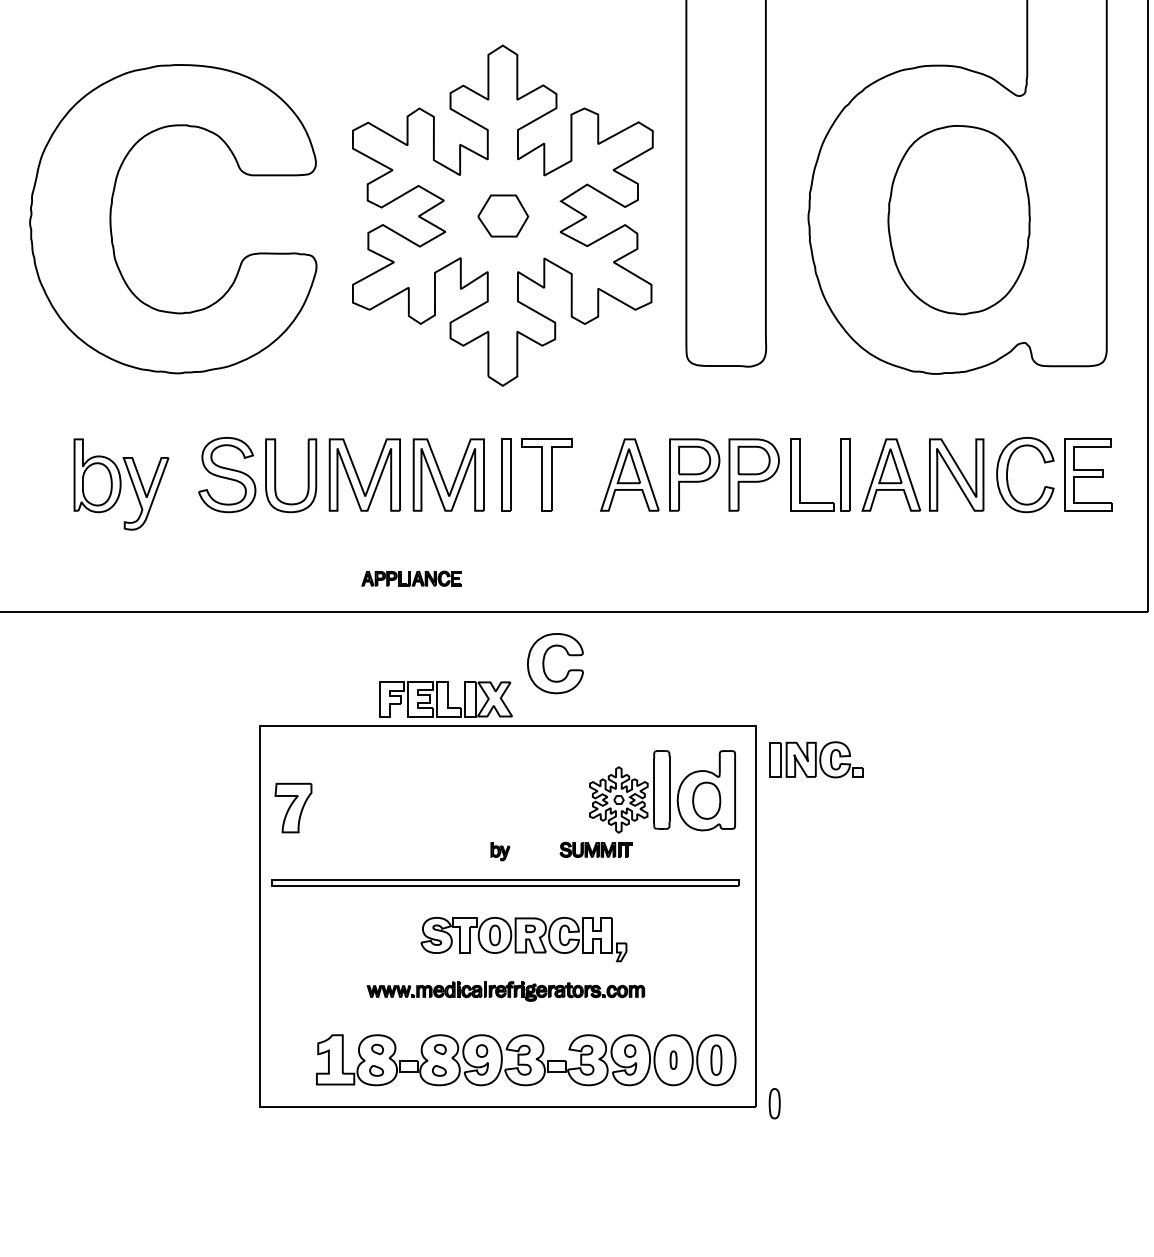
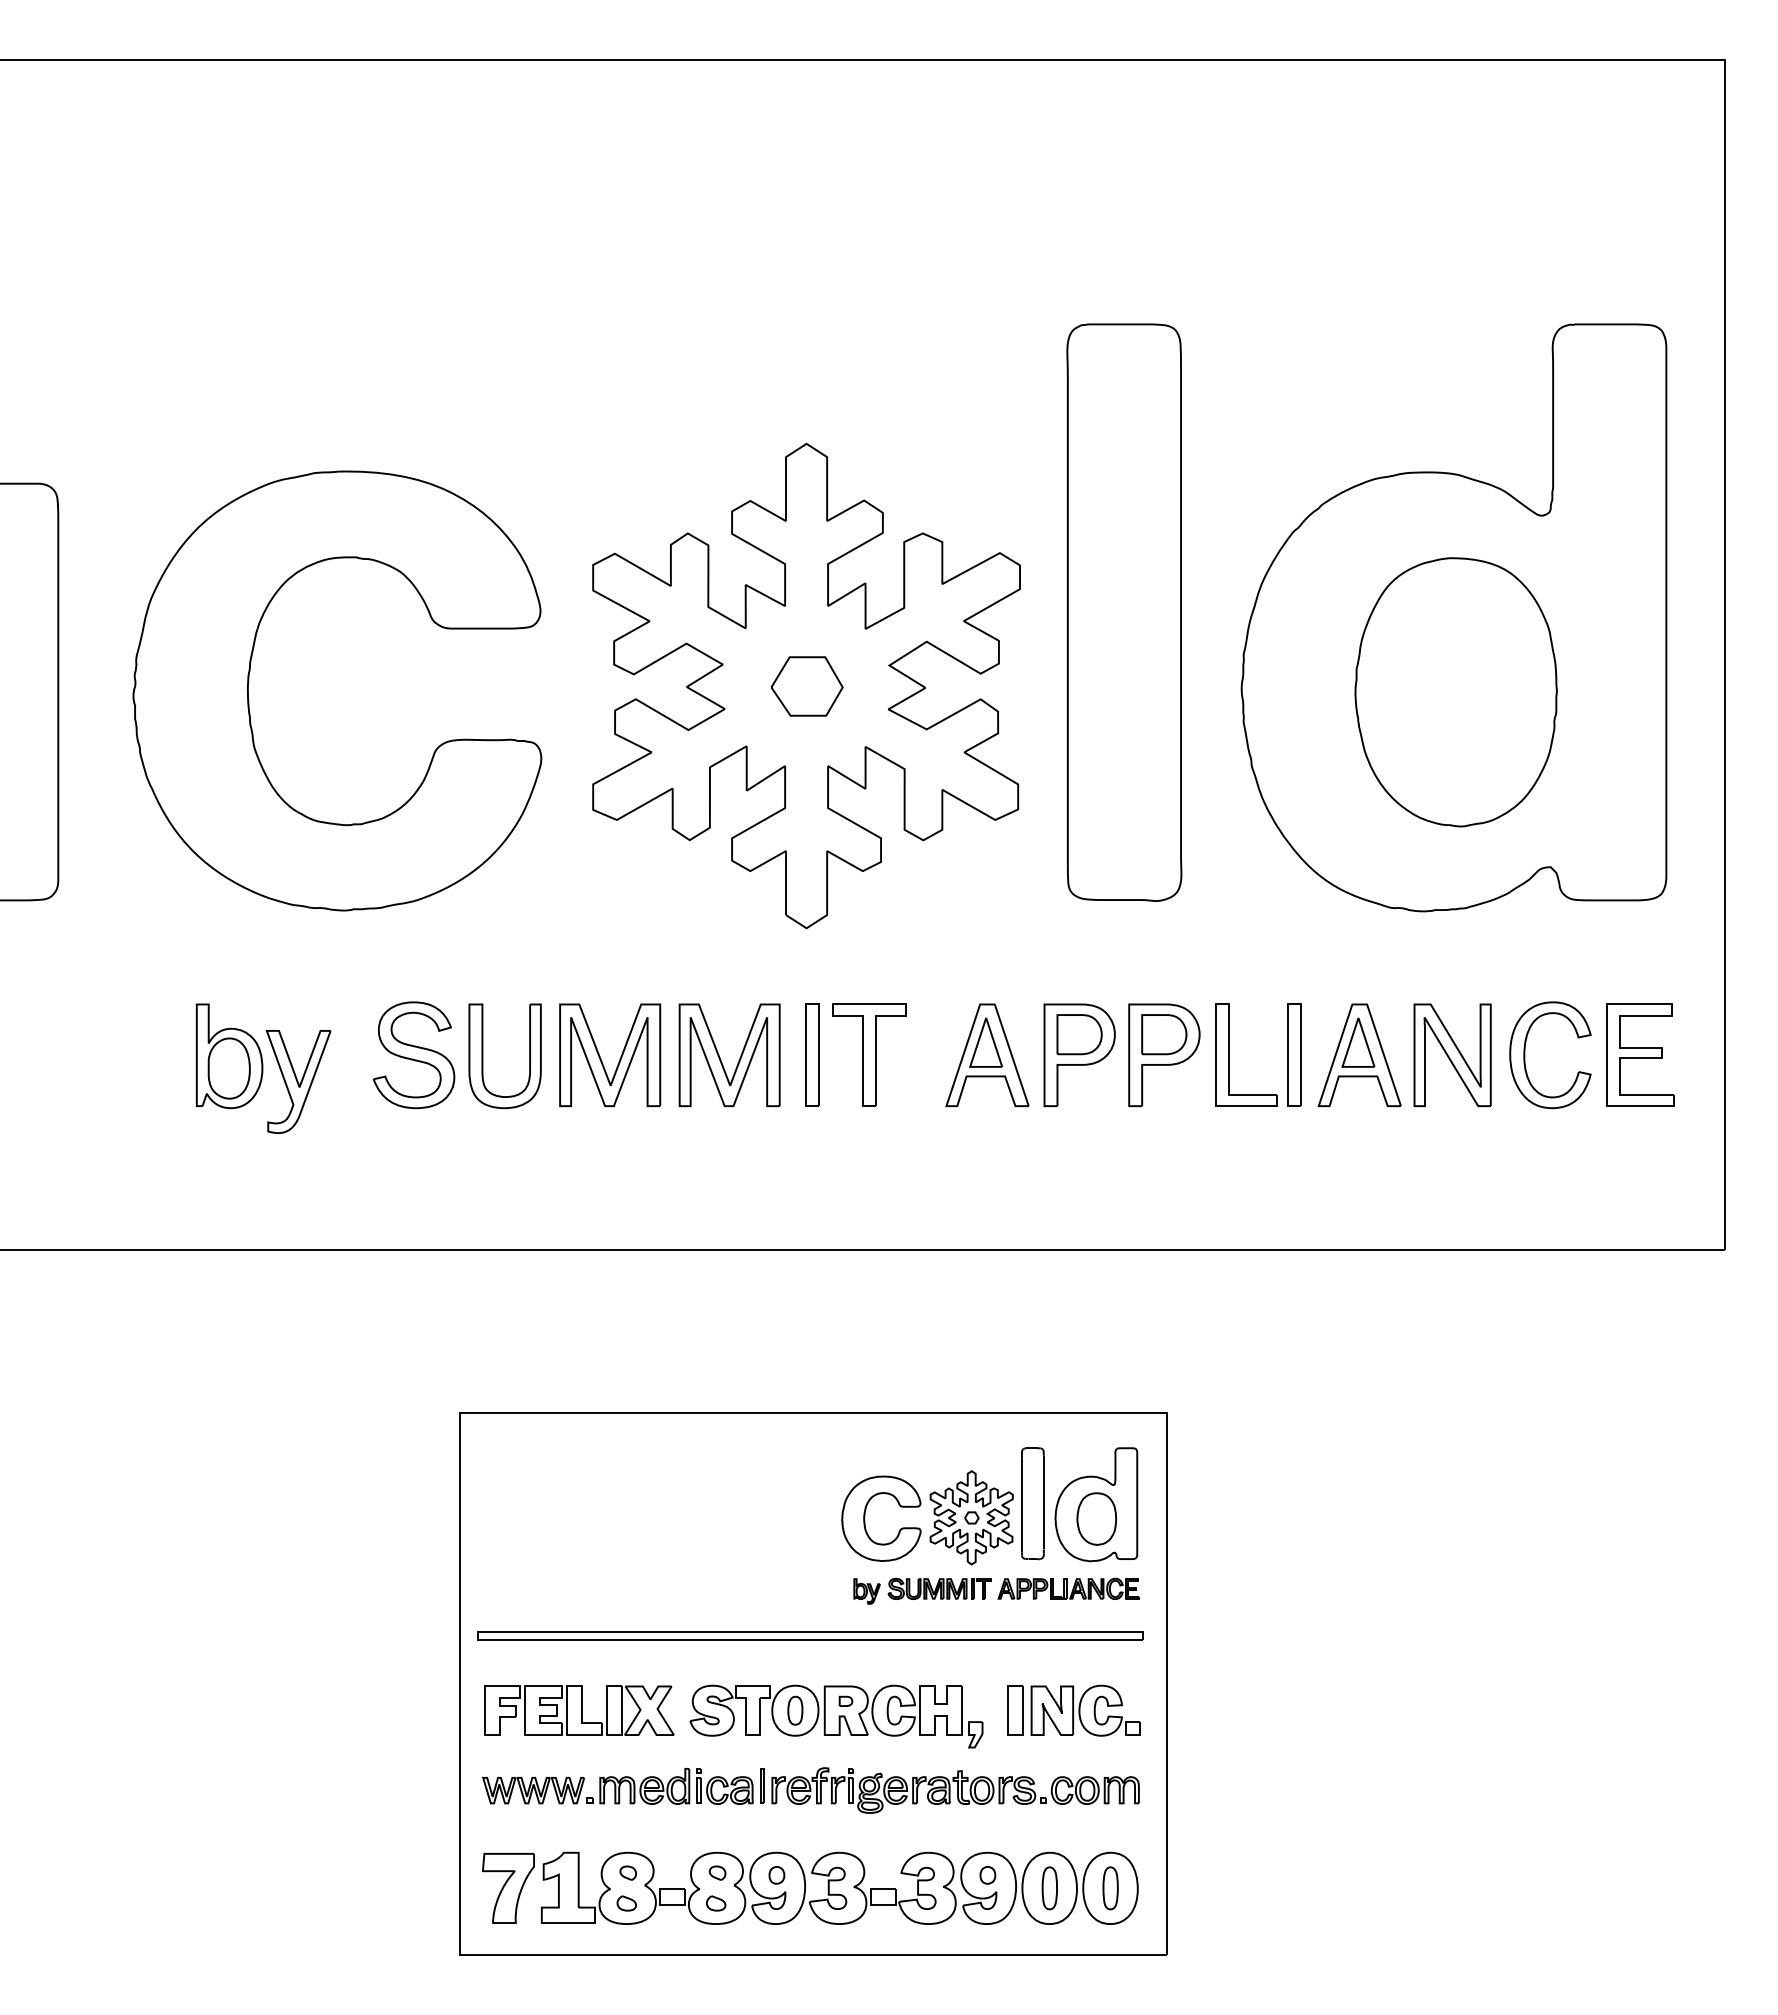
part: (411, 578) -> (1068, 1588), moved
part: (544, 663) -> (865, 1518), moved
part: (445, 699) -> (579, 1710), moved
part: (816, 759) -> (1073, 1710), moved
part: (293, 808) -> (508, 1888), moved
part: (500, 851) -> (866, 1591), moved
part: (505, 991) -> (810, 1790), size x1.67
part: (673, 1060) -> (1049, 1888), size x1.67
part: (774, 1103) -> (1193, 1950), removed

